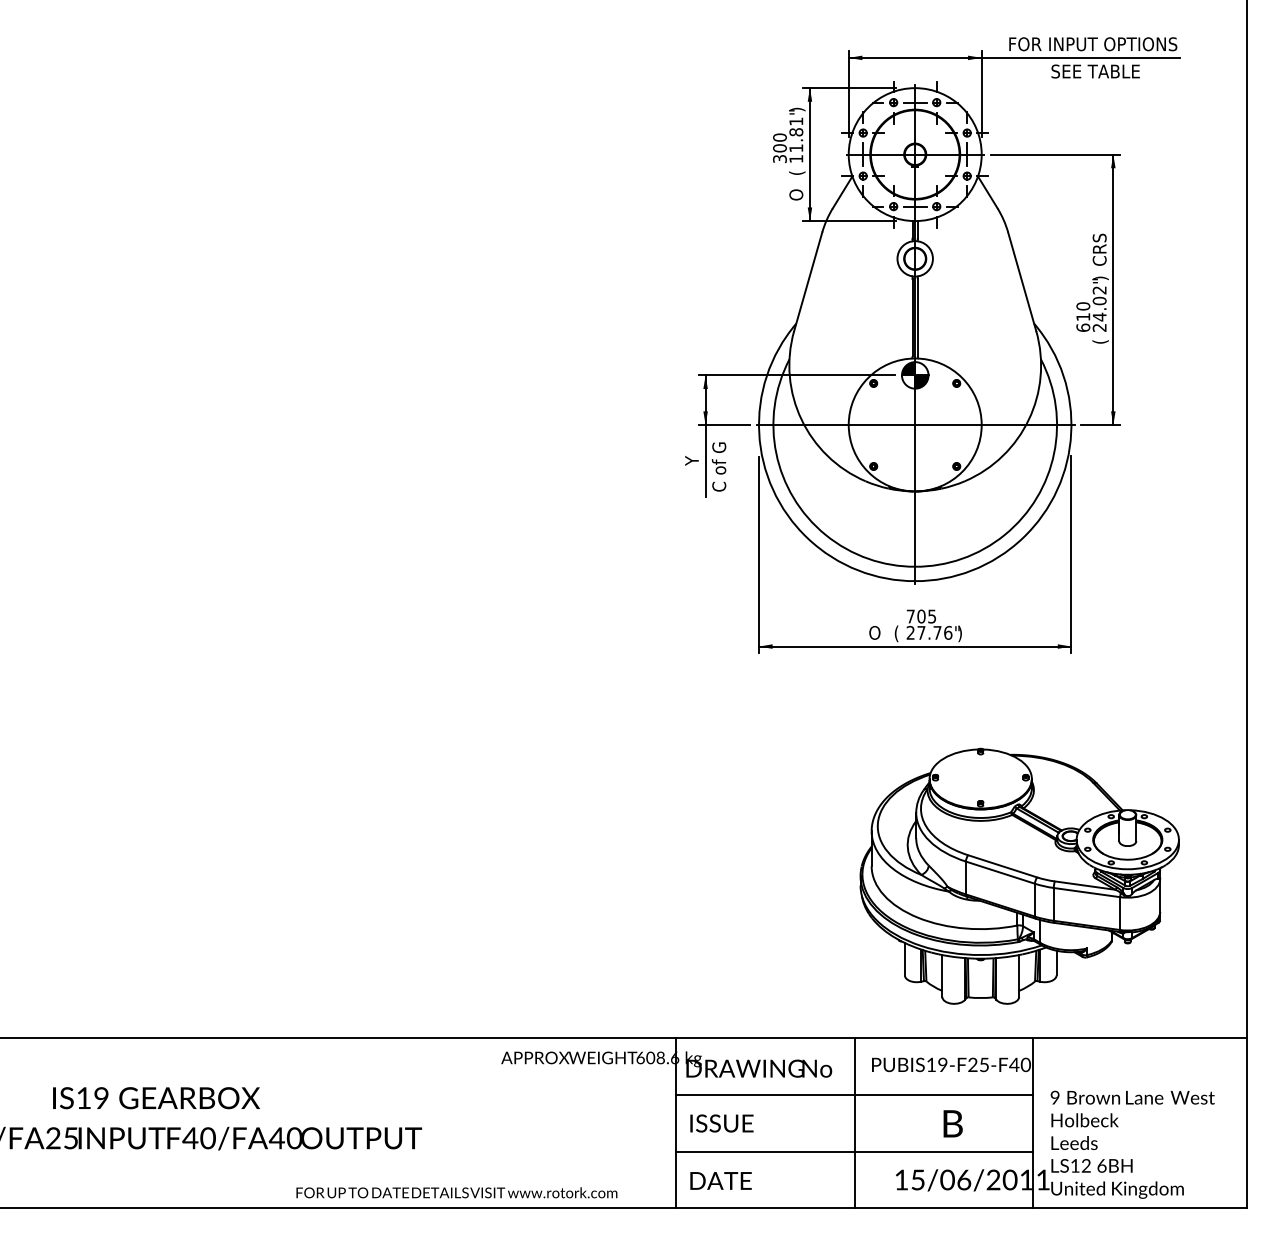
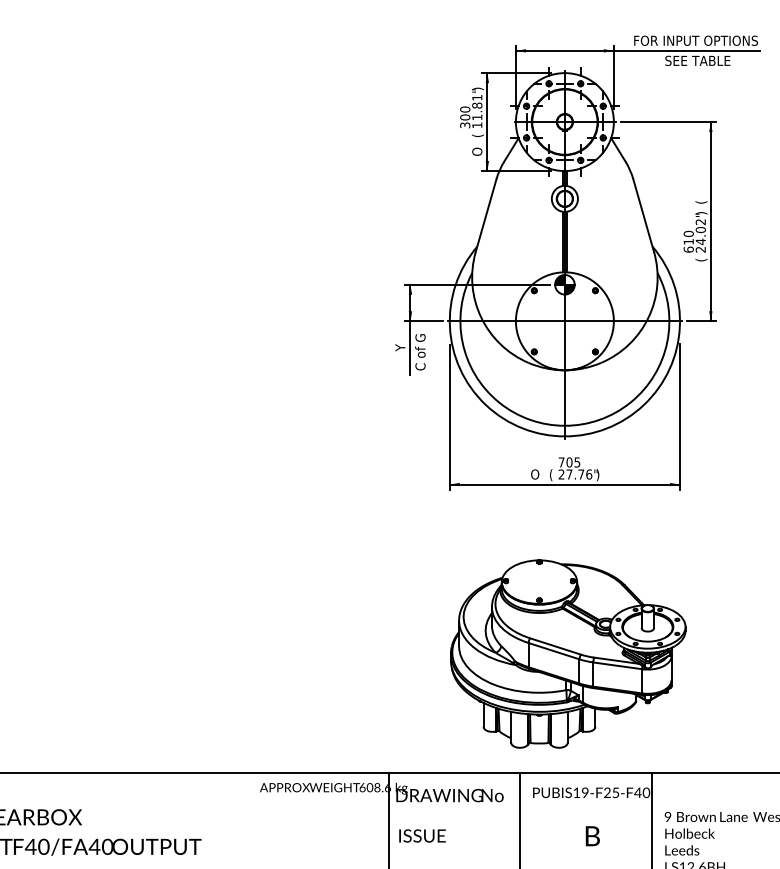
text: (1100, 249) -> (701, 192), CRS -> (
part: (1019, 875) -> (568, 653), moved
line: (854, 1095) -> (520, 815), removed
line: (854, 1152) -> (520, 857), removed

